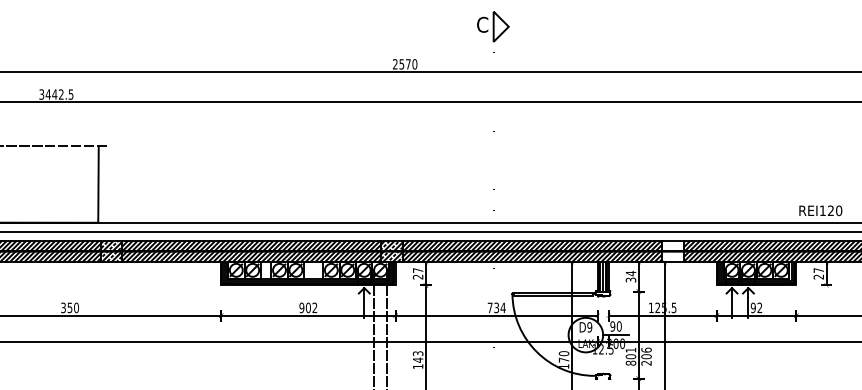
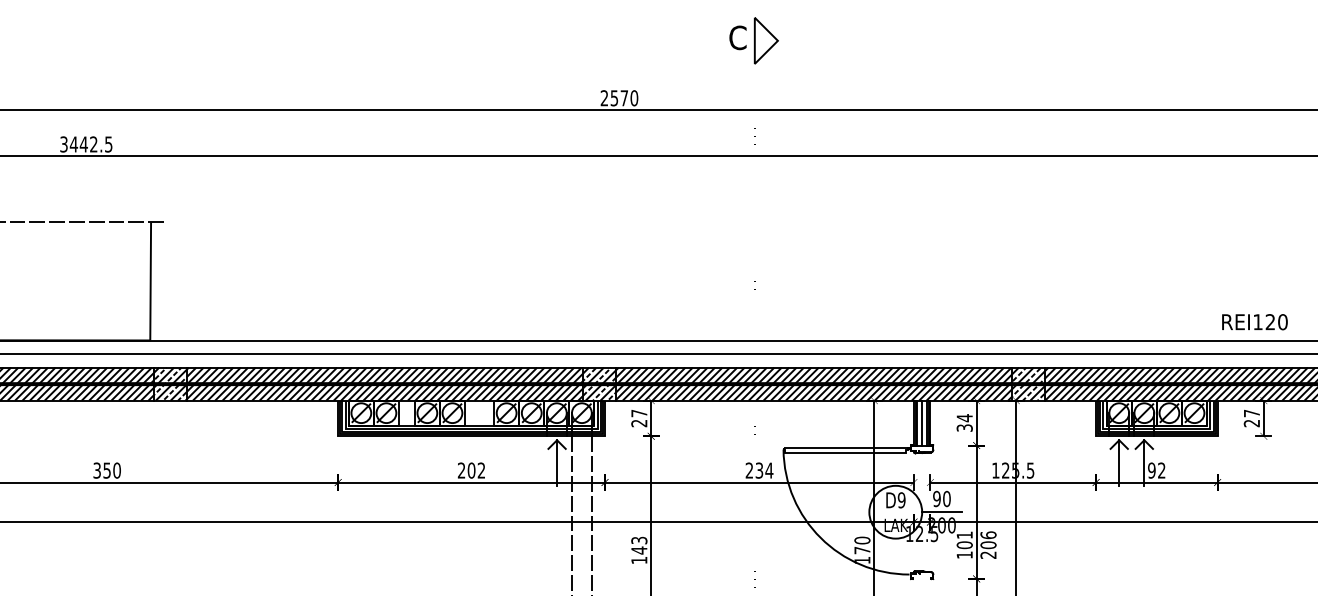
hatch: (672, 251) -> (1028, 384), added
text: (301, 307) -> (461, 469), 902 -> 202
text: (489, 307) -> (748, 469), 734 -> 234
text: (630, 362) -> (963, 554), 801 -> 101

